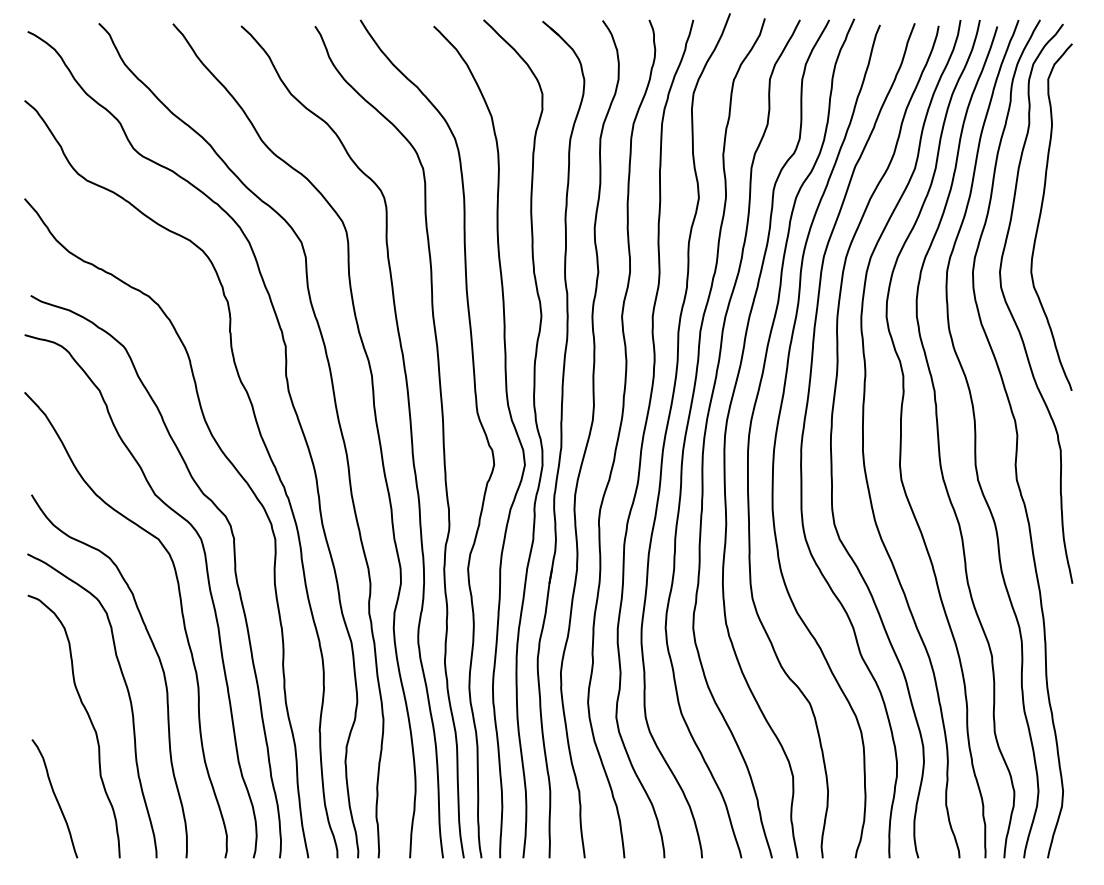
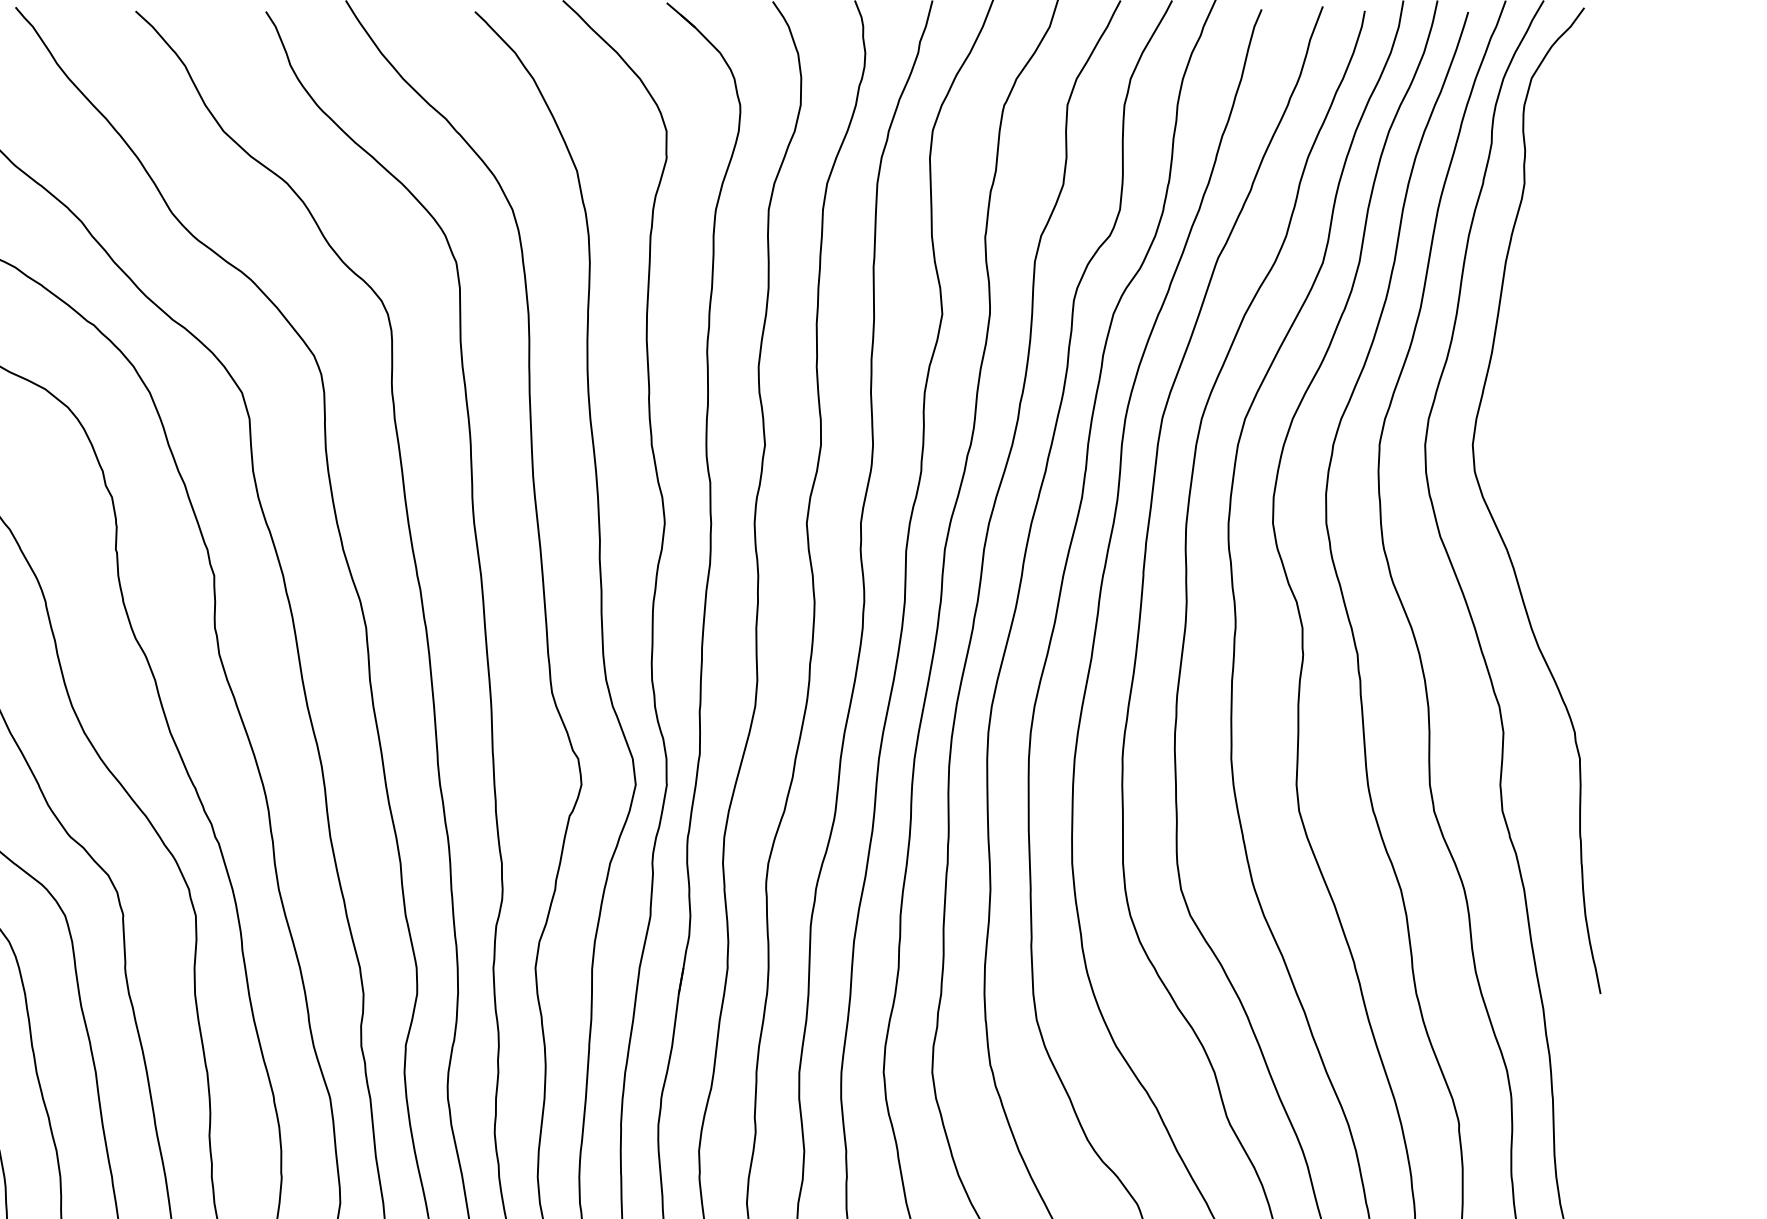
curve: (1041, 214) -> (1545, 343), removed

